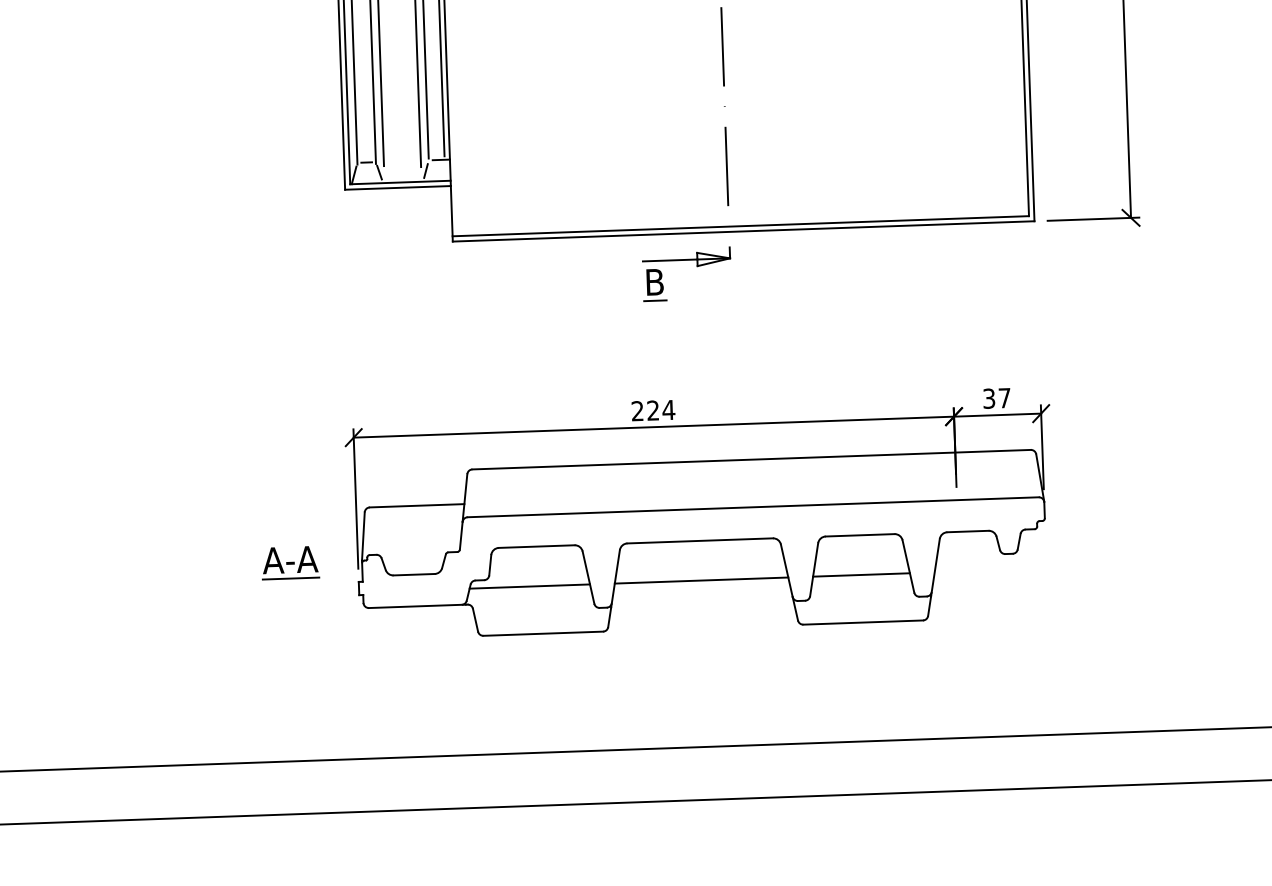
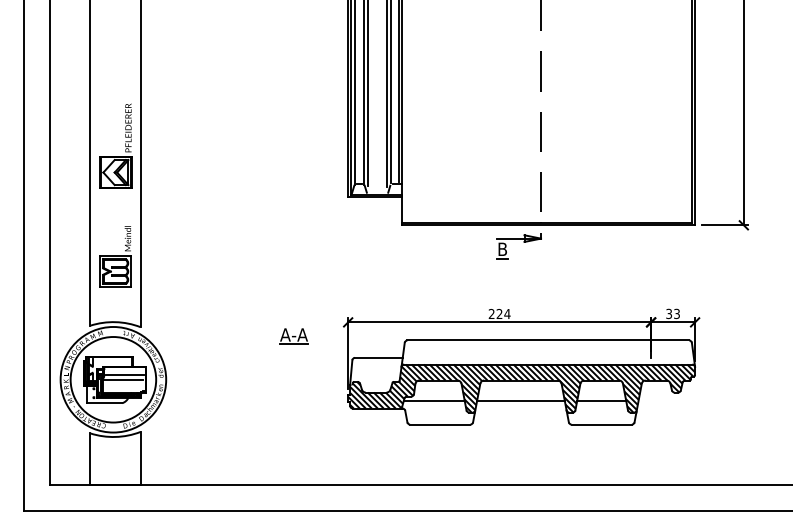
text: (1003, 397) -> (676, 313), 37 -> 33
hatch: (701, 556) -> (521, 388), added
part: (289, 563) -> (293, 336), moved

